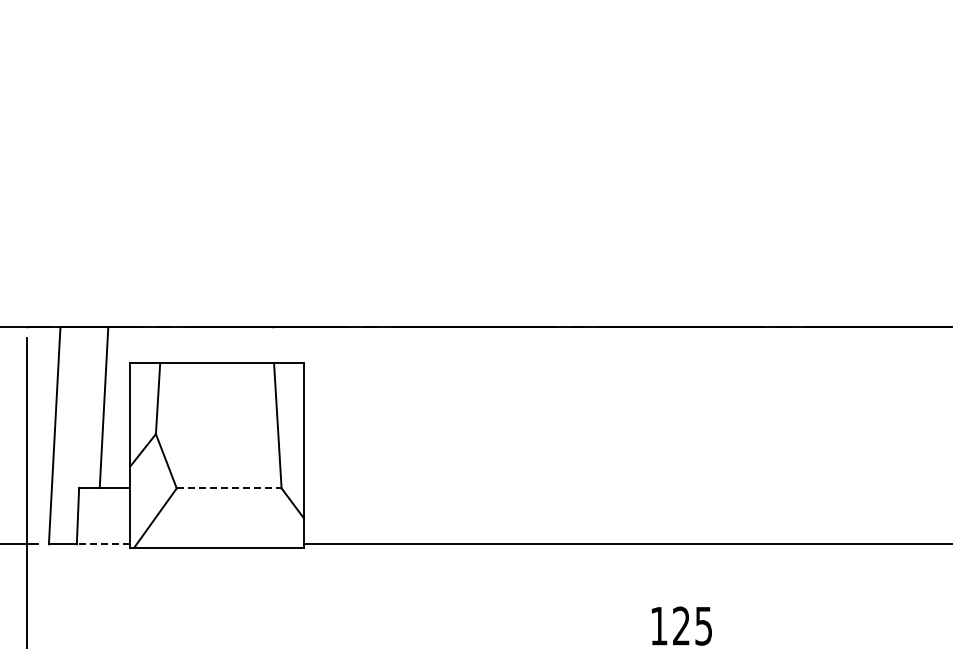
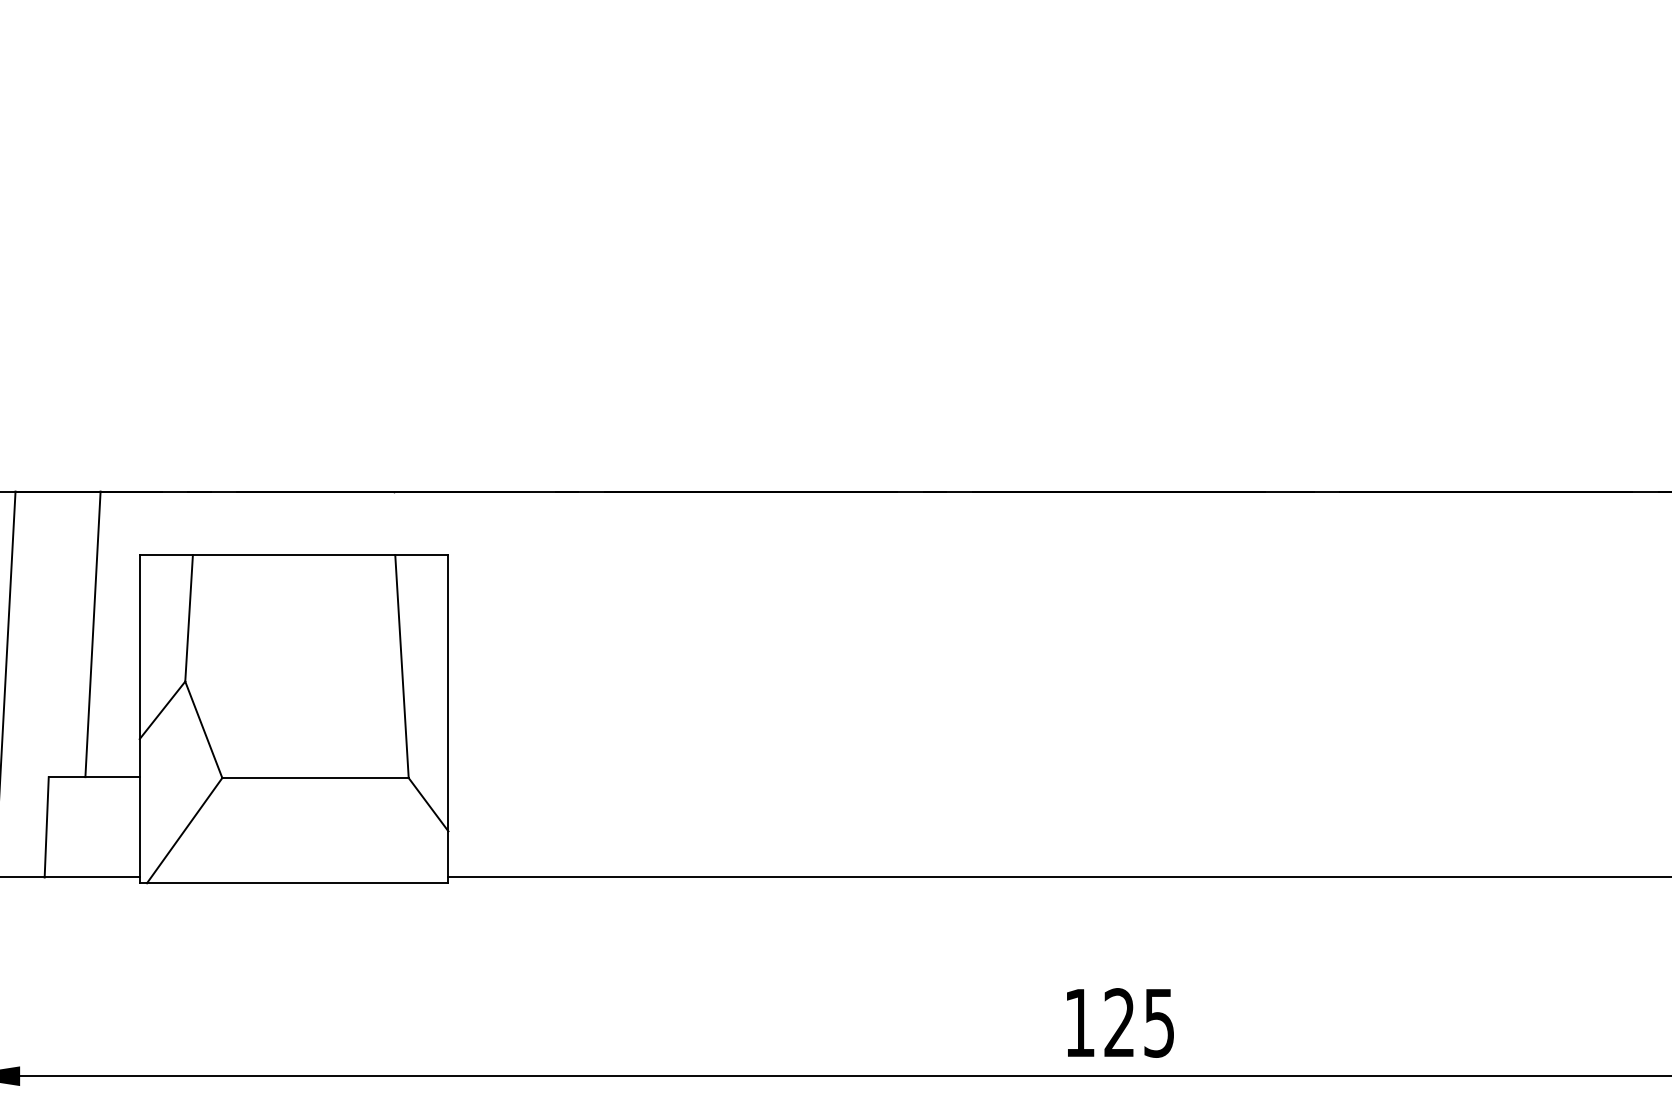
line: (229, 488) -> (316, 778), dashed -> solid
line: (103, 544) -> (92, 877), dashed -> solid

